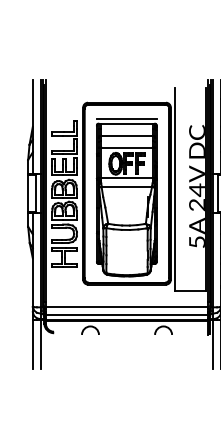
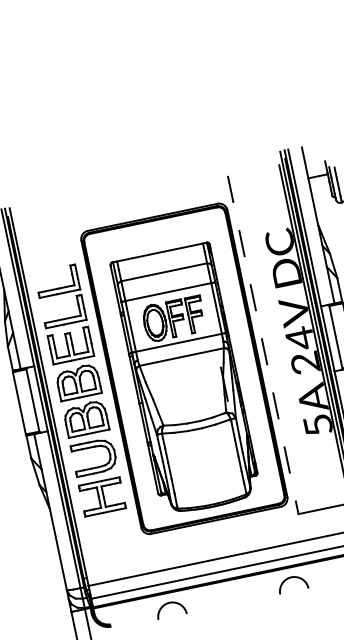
line: (126, 118) -> (157, 243), removed
line: (175, 189) -> (263, 345), solid -> dashed

